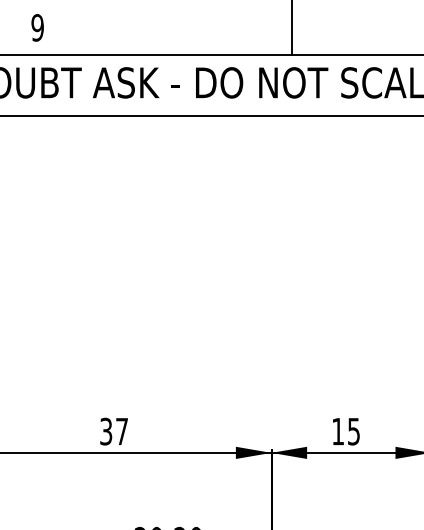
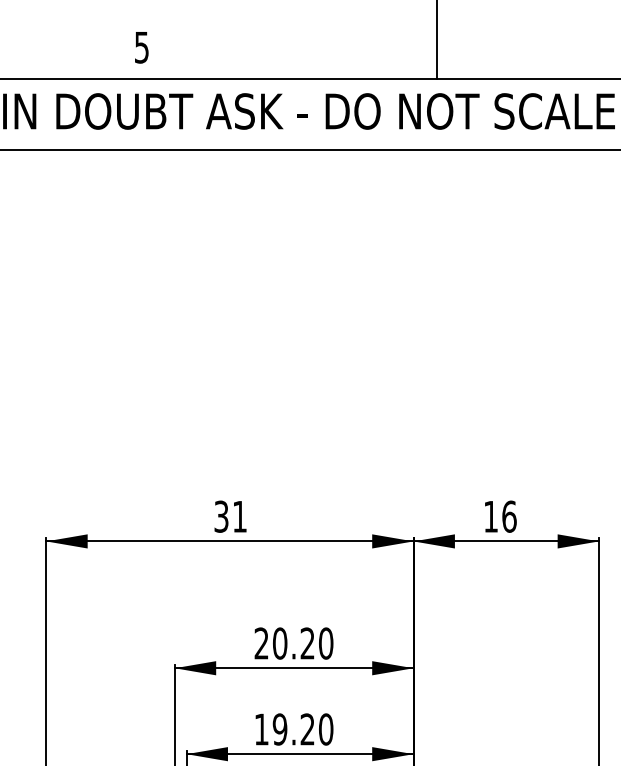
text: (37, 27) -> (141, 47), 9 -> 5
text: (121, 431) -> (239, 516), 37 -> 31
text: (354, 431) -> (509, 516), 15 -> 16

